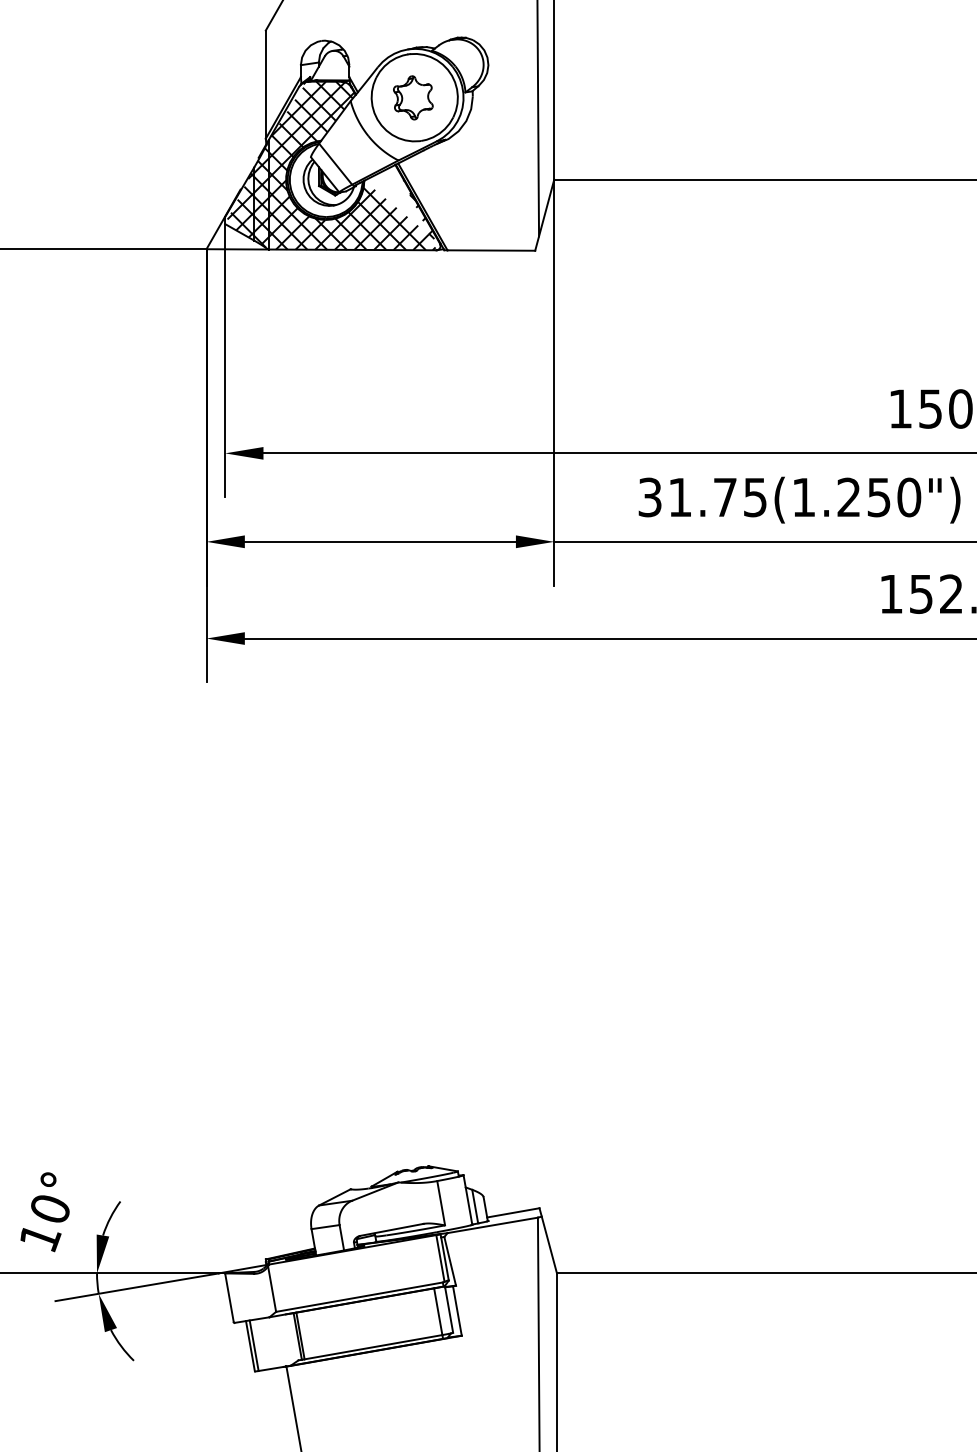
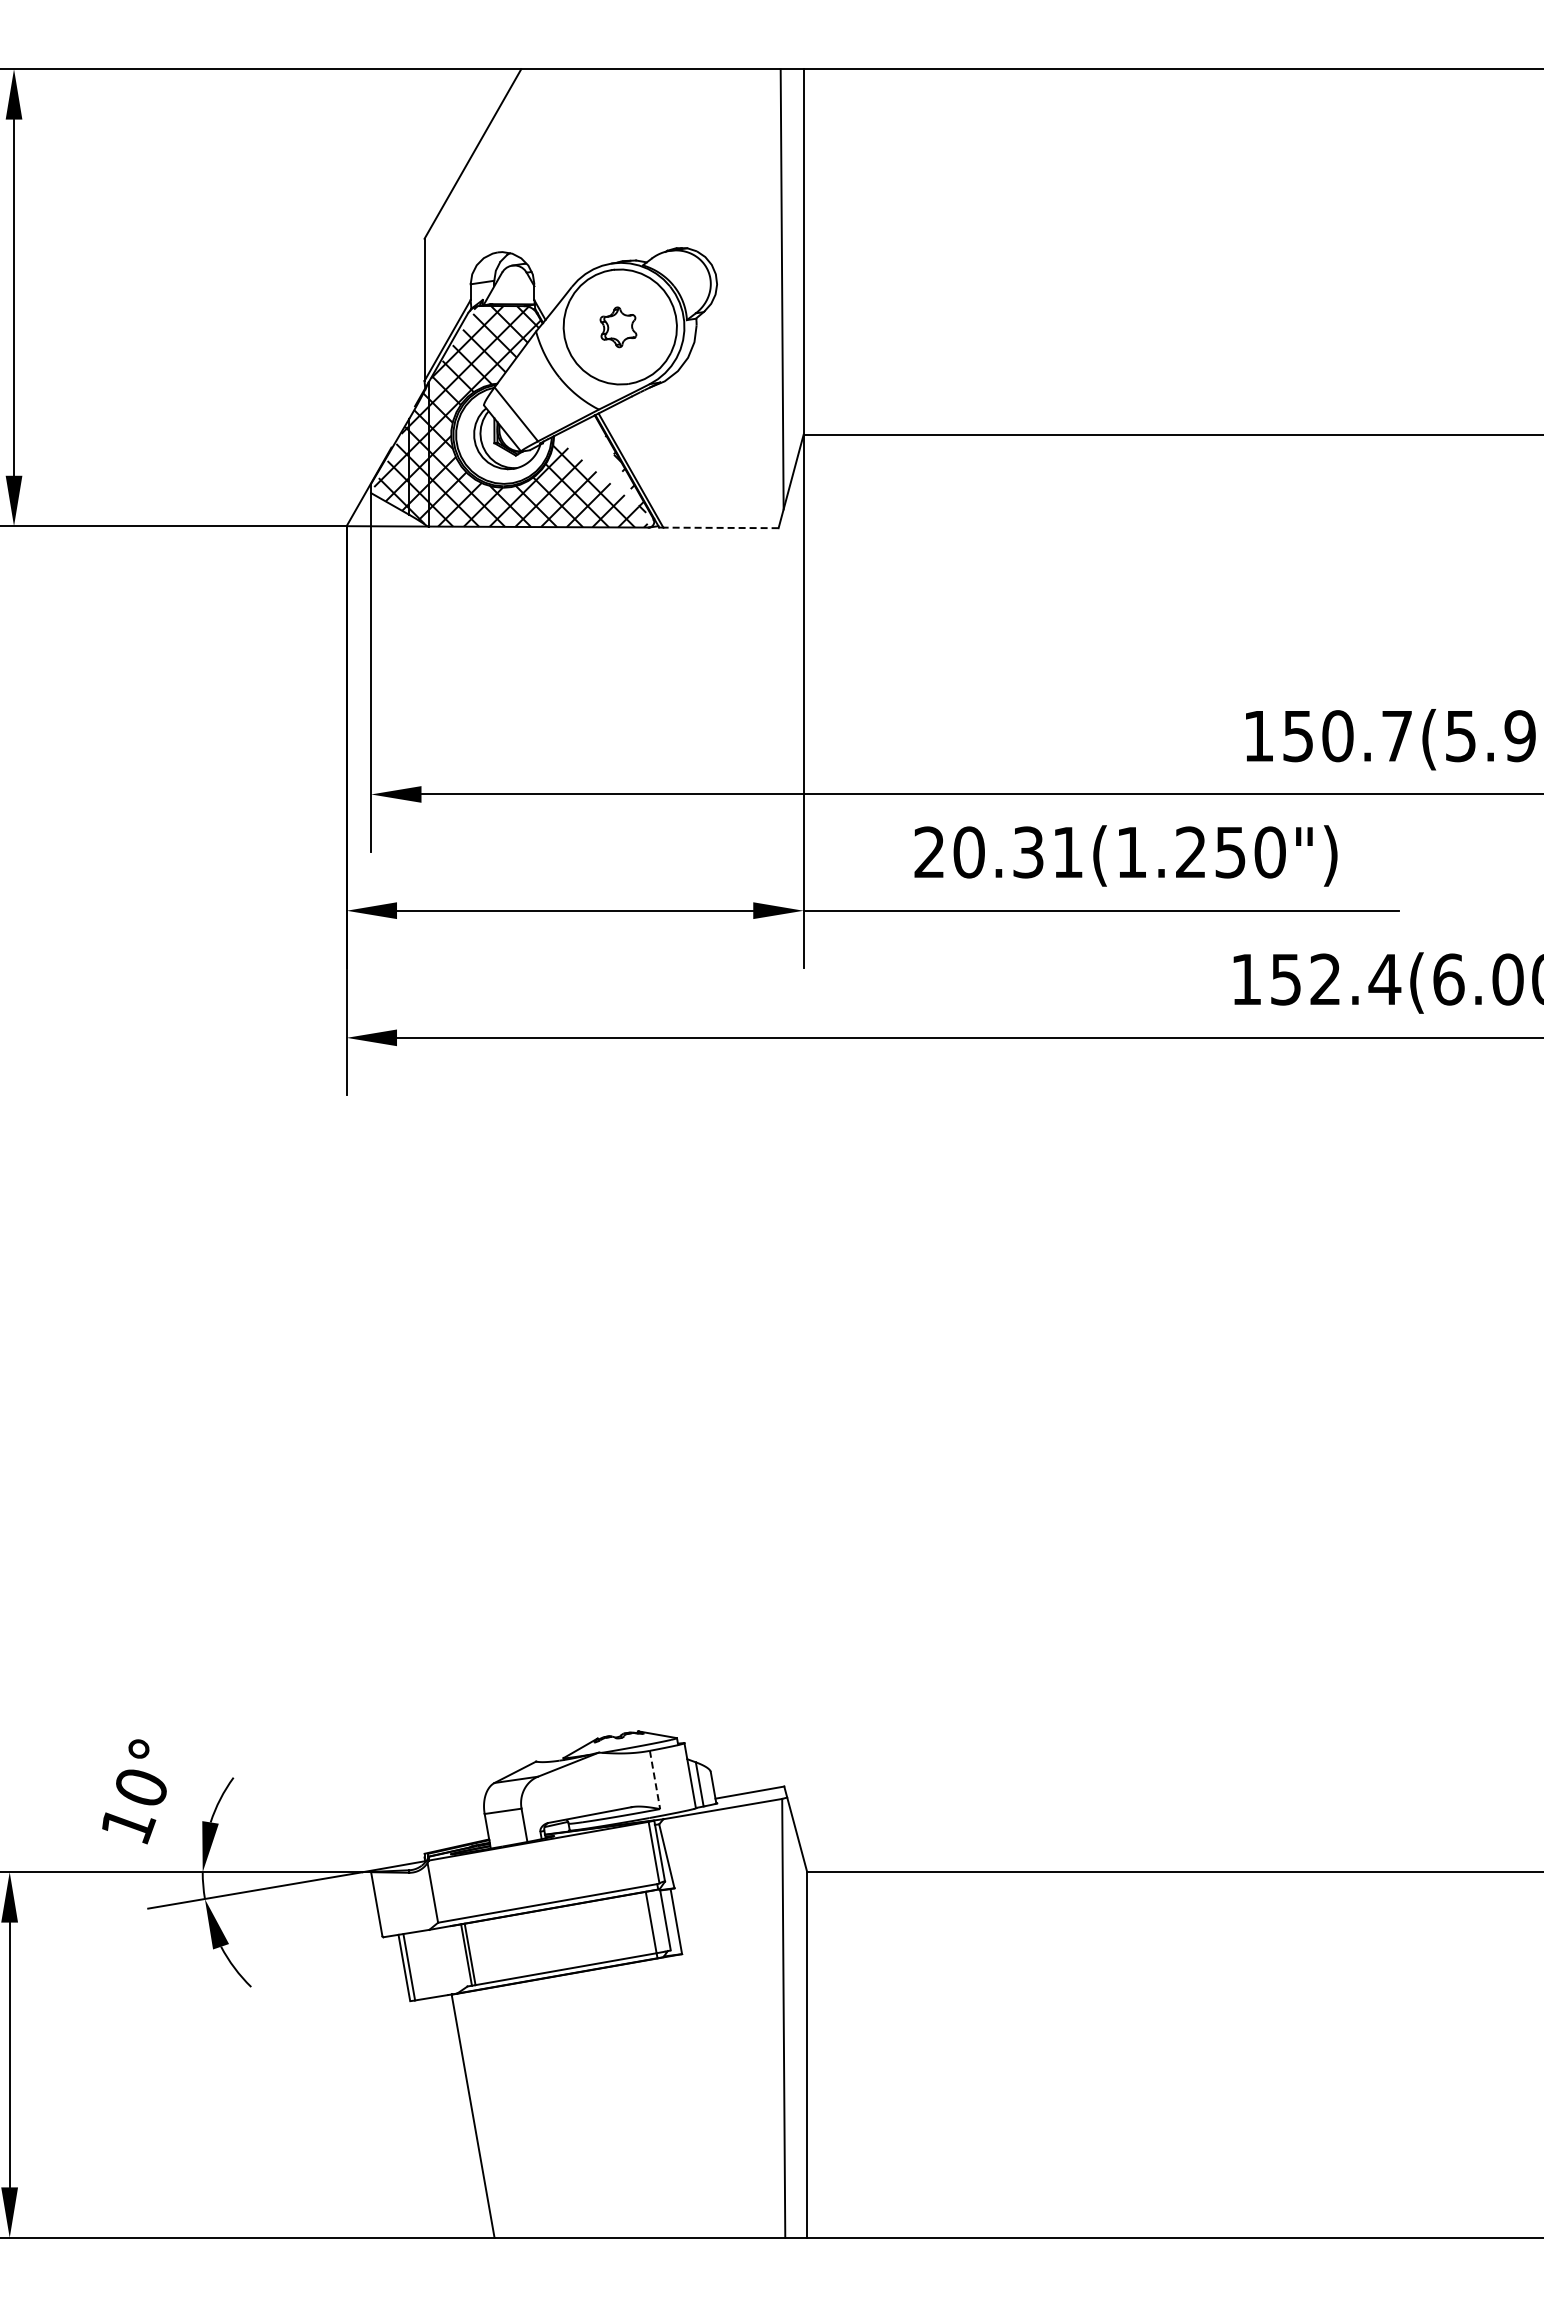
part: (413, 98) -> (618, 327), size x0.7
line: (490, 250) -> (720, 527), solid -> dashed
text: (702, 497) -> (998, 852), 31.75(1.250") -> 20.31(1.250")
line: (441, 1202) -> (655, 1779), solid -> dashed

